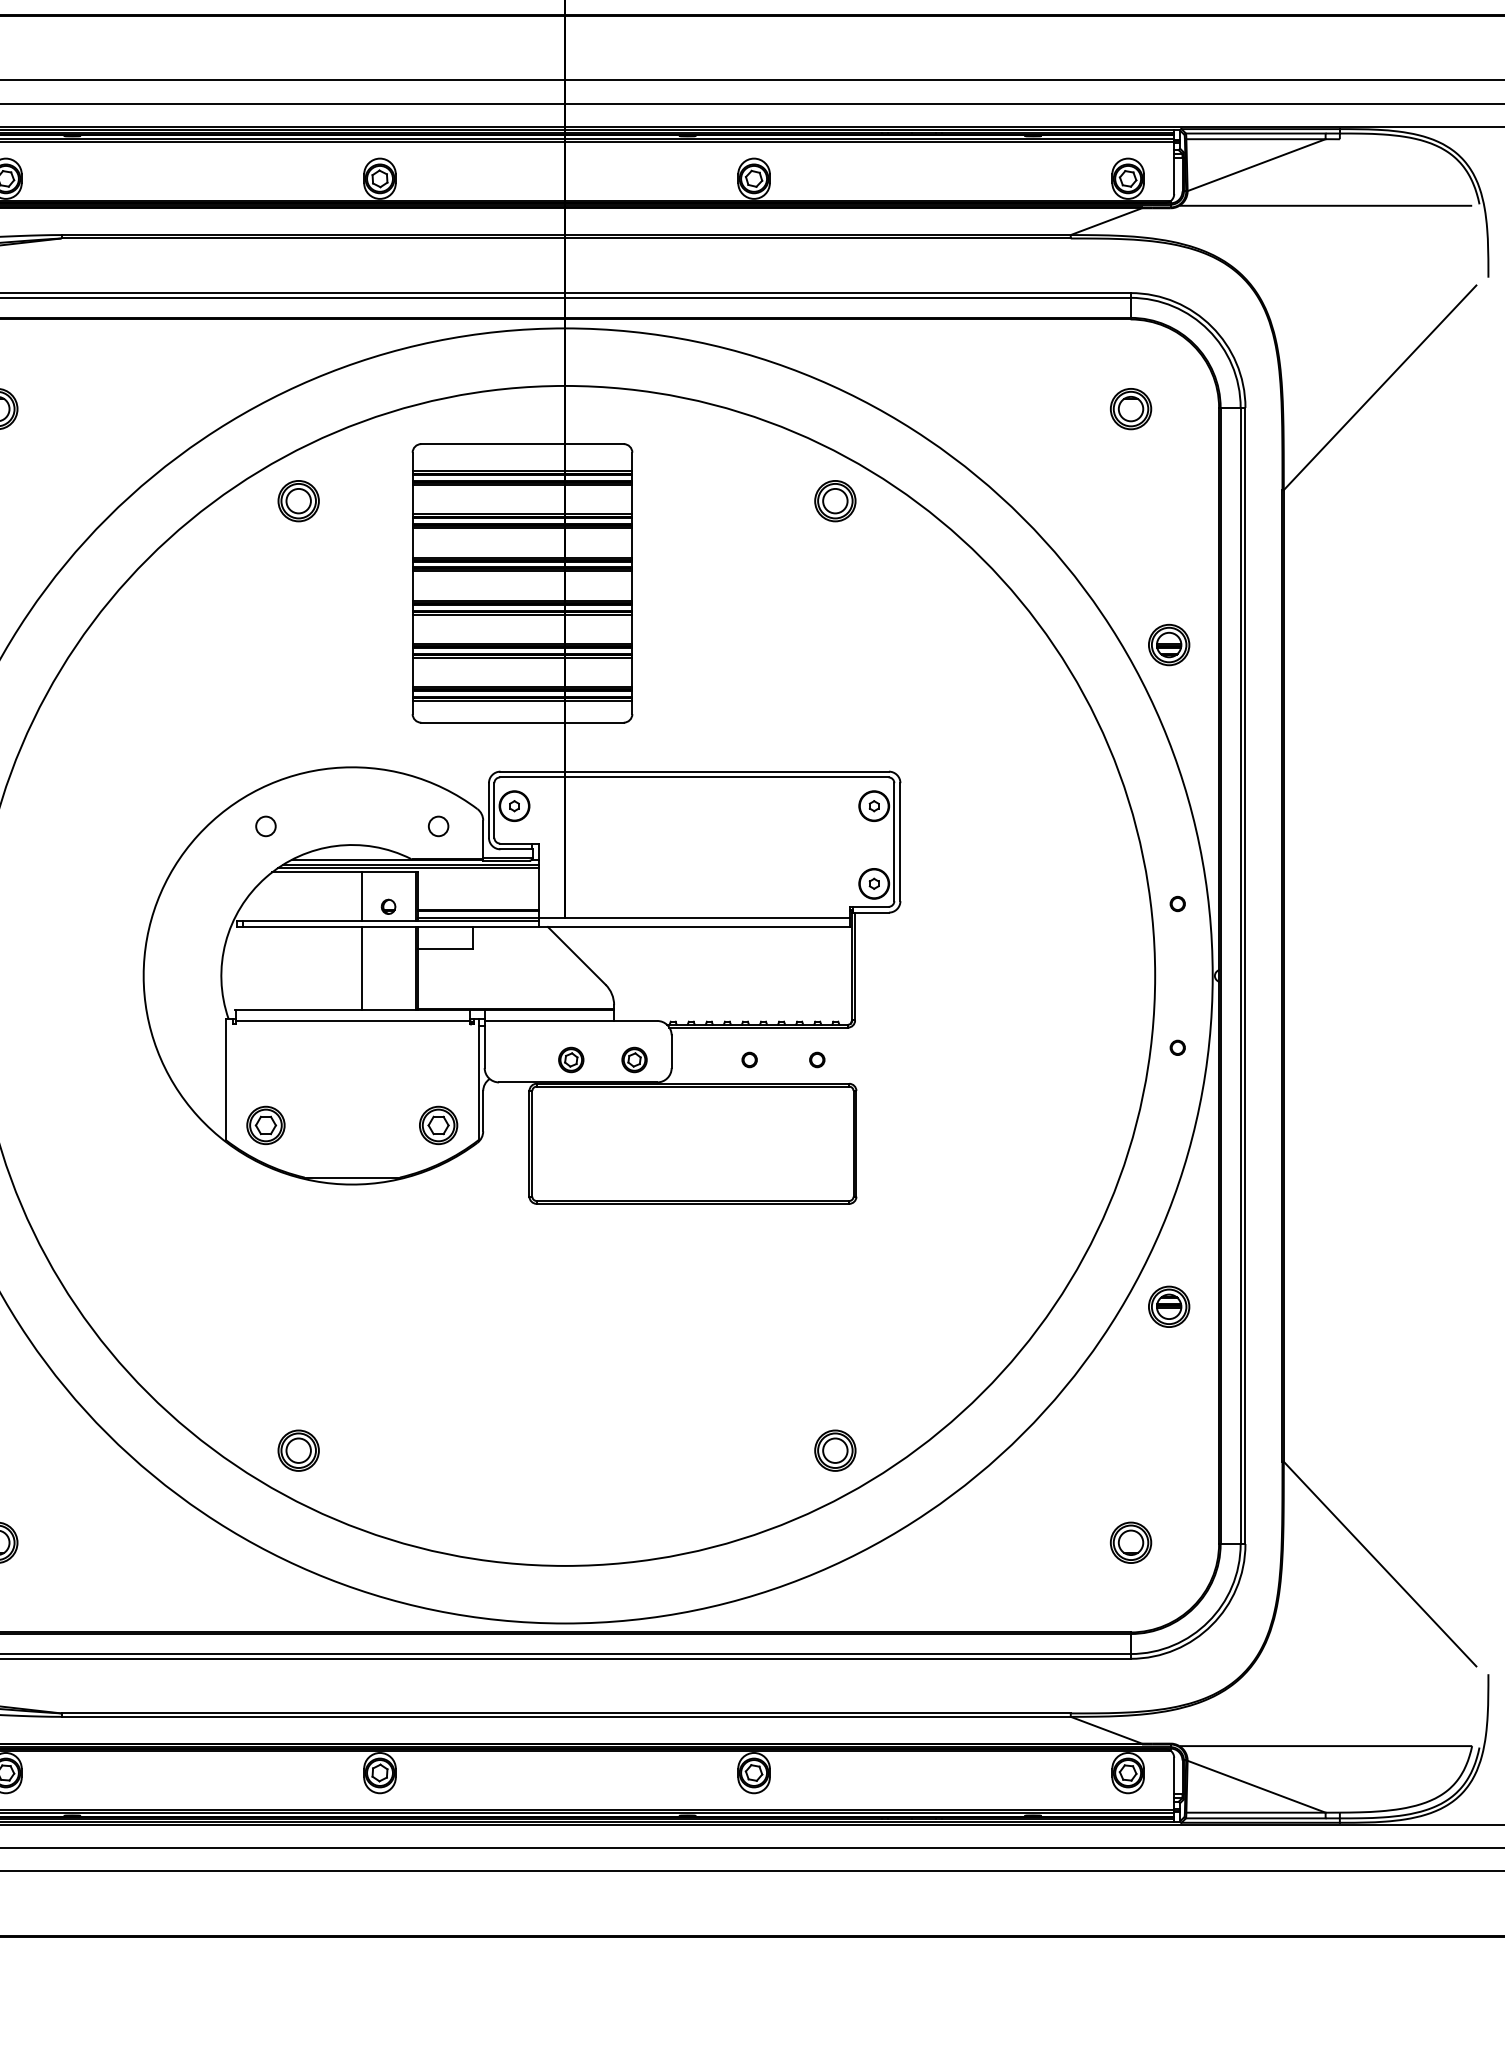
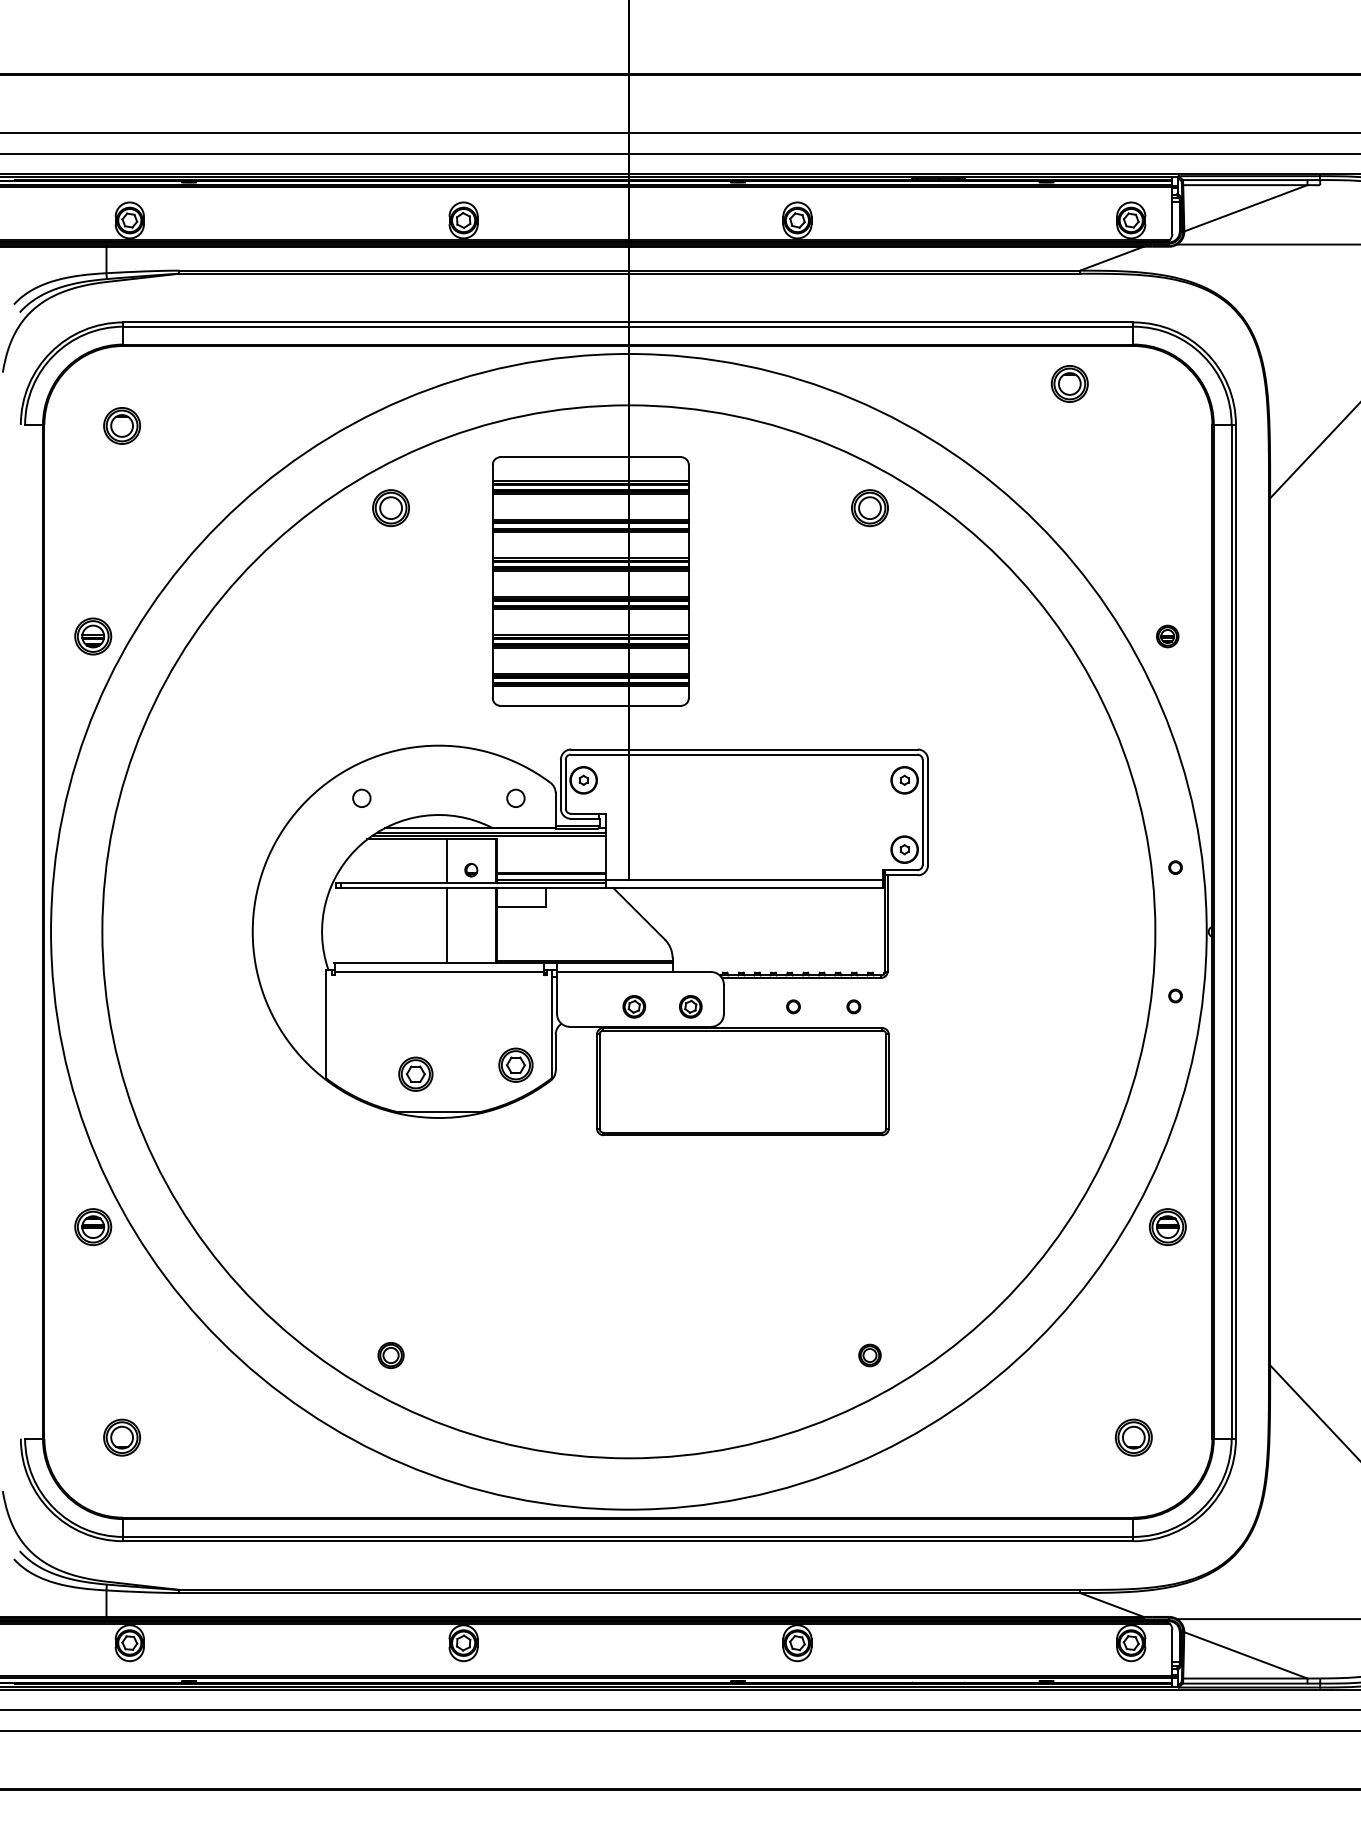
part: (1130, 408) -> (1069, 383), moved
part: (1168, 644) -> (1167, 636), size x0.6
part: (265, 1124) -> (415, 1073), moved
part: (298, 1450) -> (390, 1355), size x0.7
part: (834, 1450) -> (869, 1355), size x0.6

